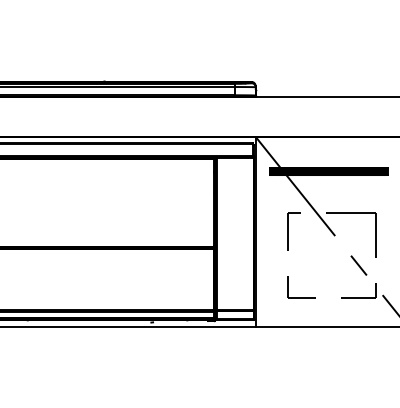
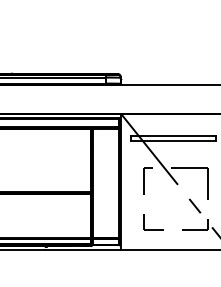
hatch: (328, 171) -> (173, 138), removed

